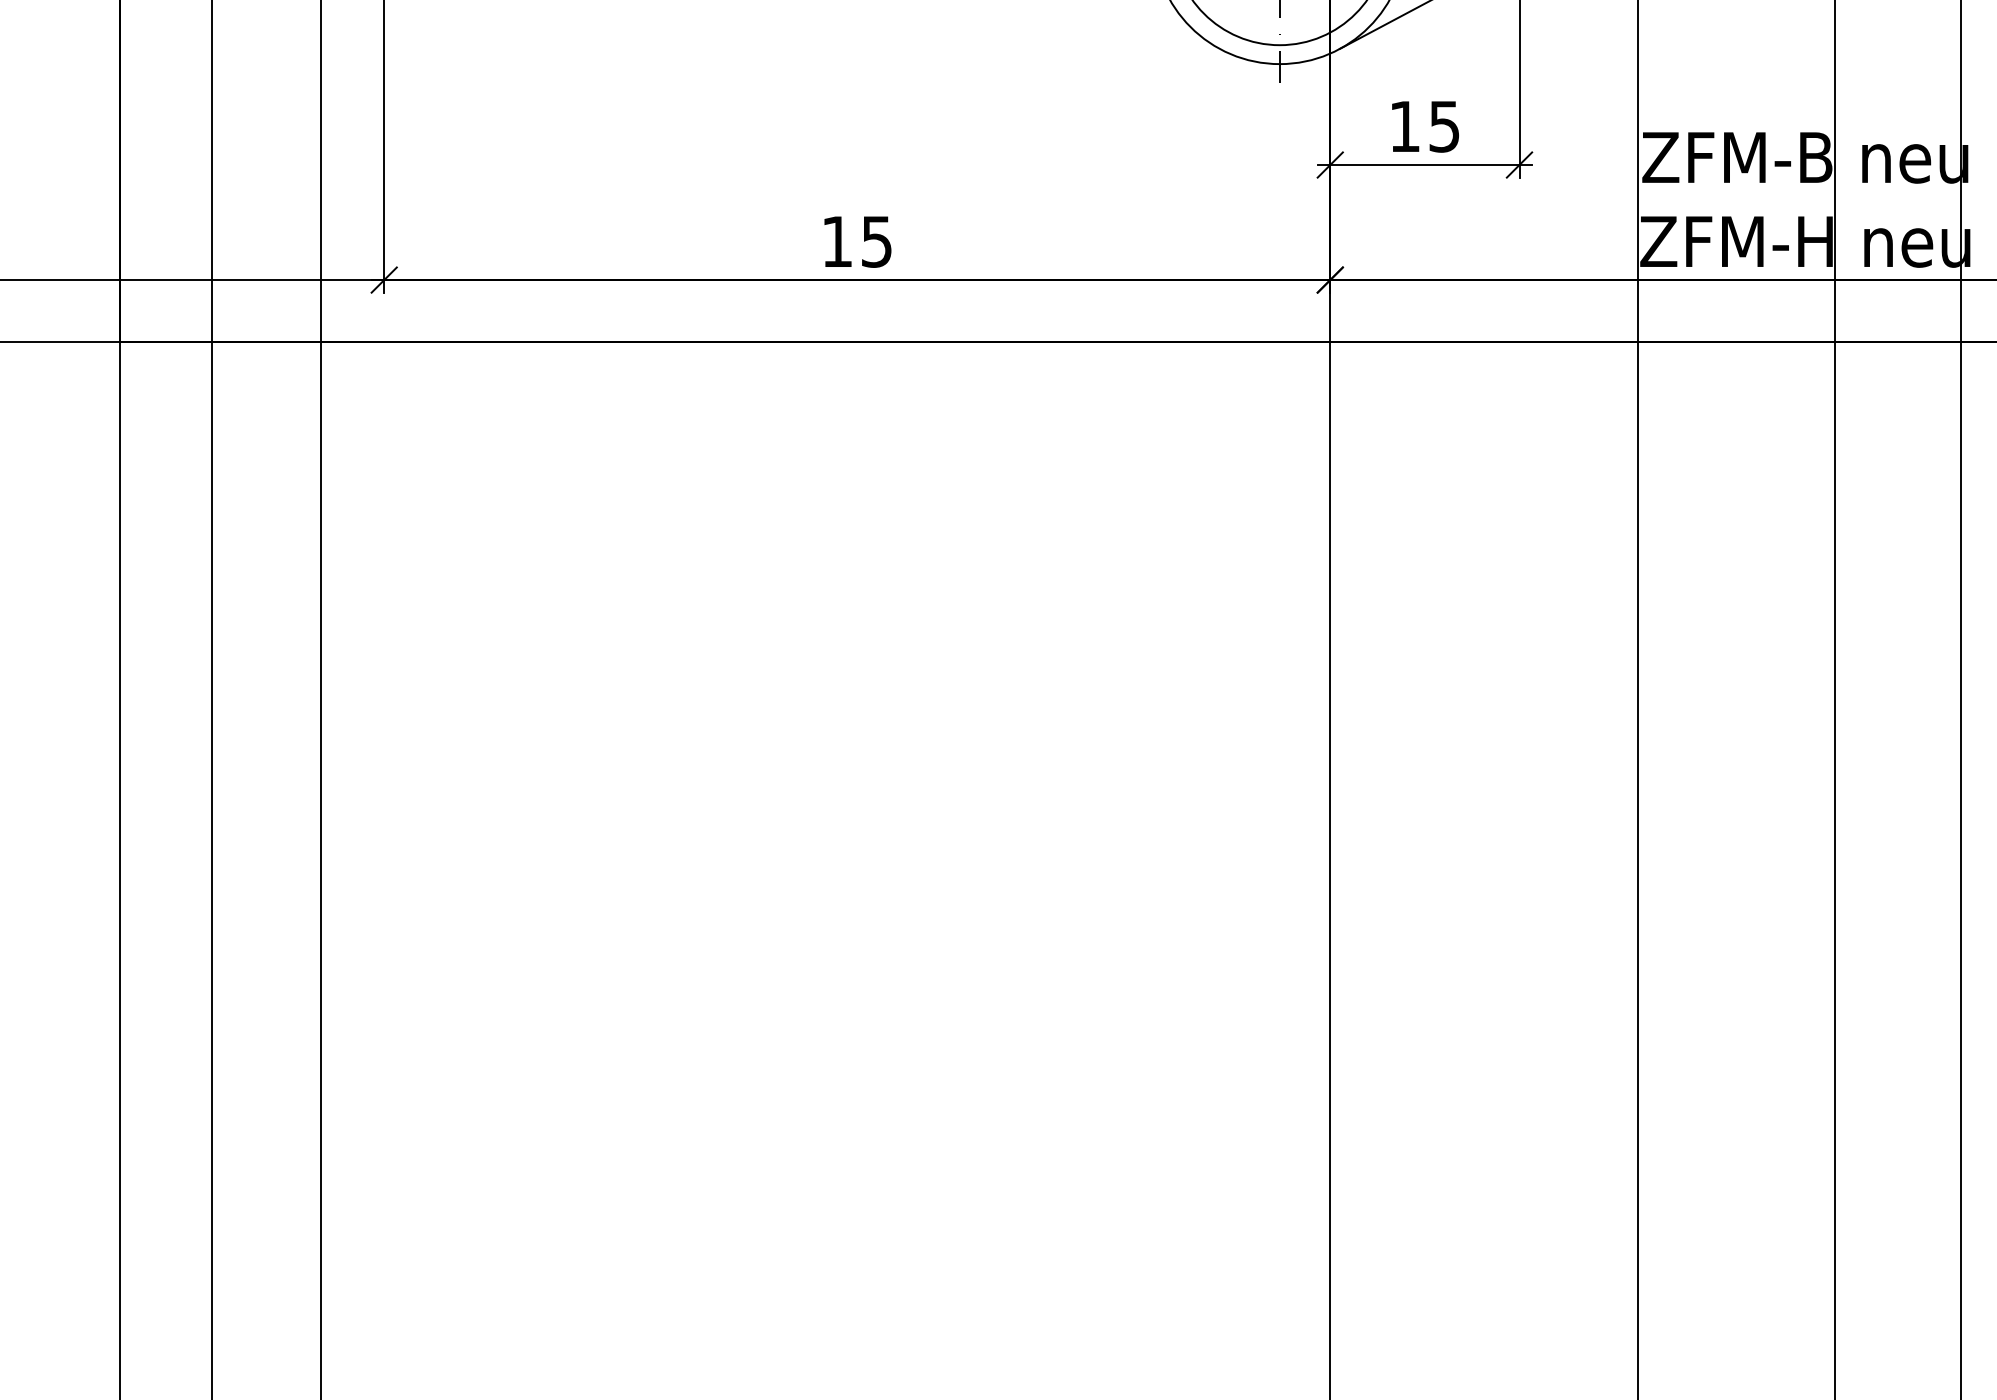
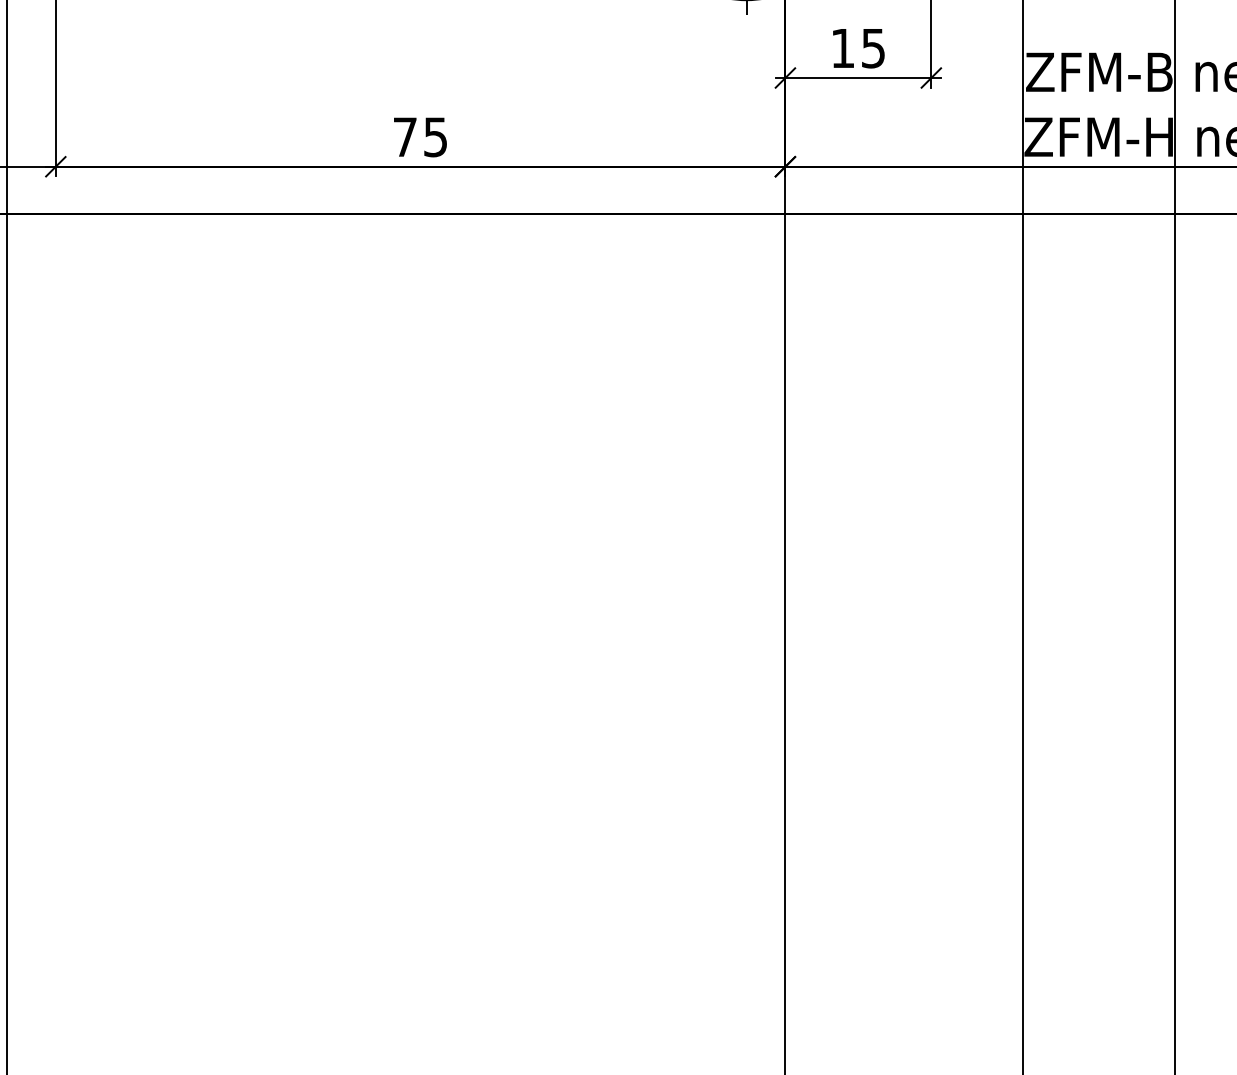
text: (836, 241) -> (404, 137), 15 -> 75

